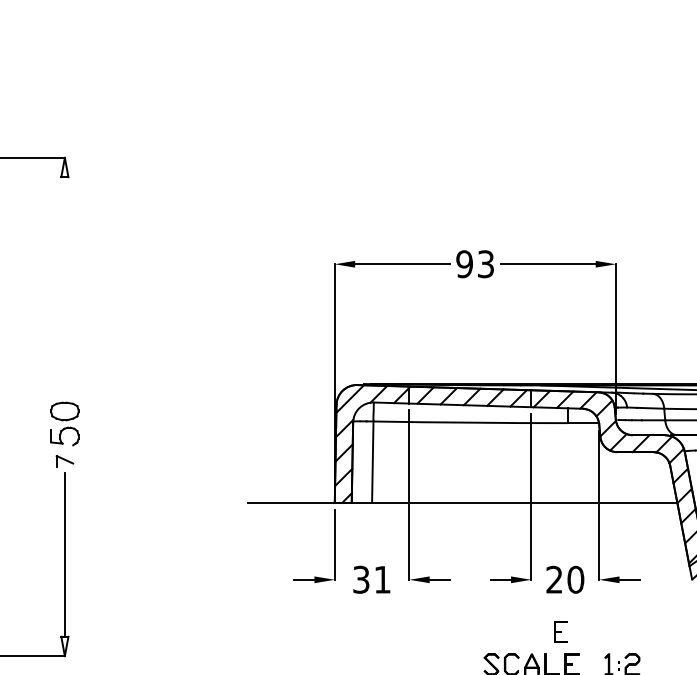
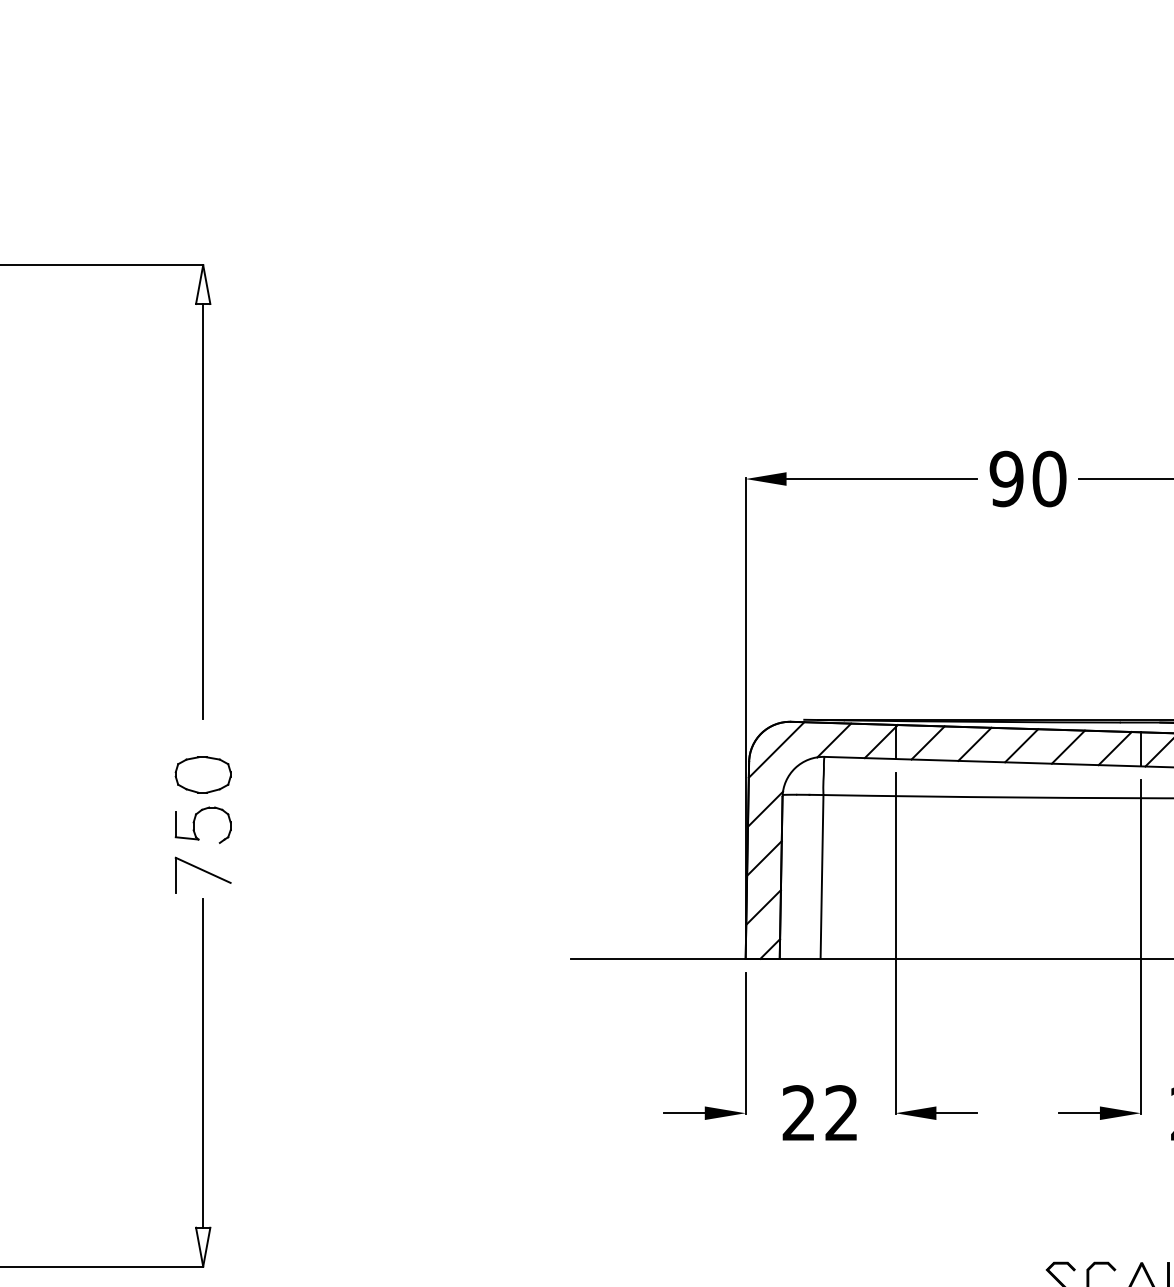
text: (485, 264) -> (1048, 479), 93 -> 90
line: (64, 280) -> (202, 511), added
part: (64, 460) -> (202, 873), size x1.67
text: (371, 579) -> (819, 1112), 31 -> 22

